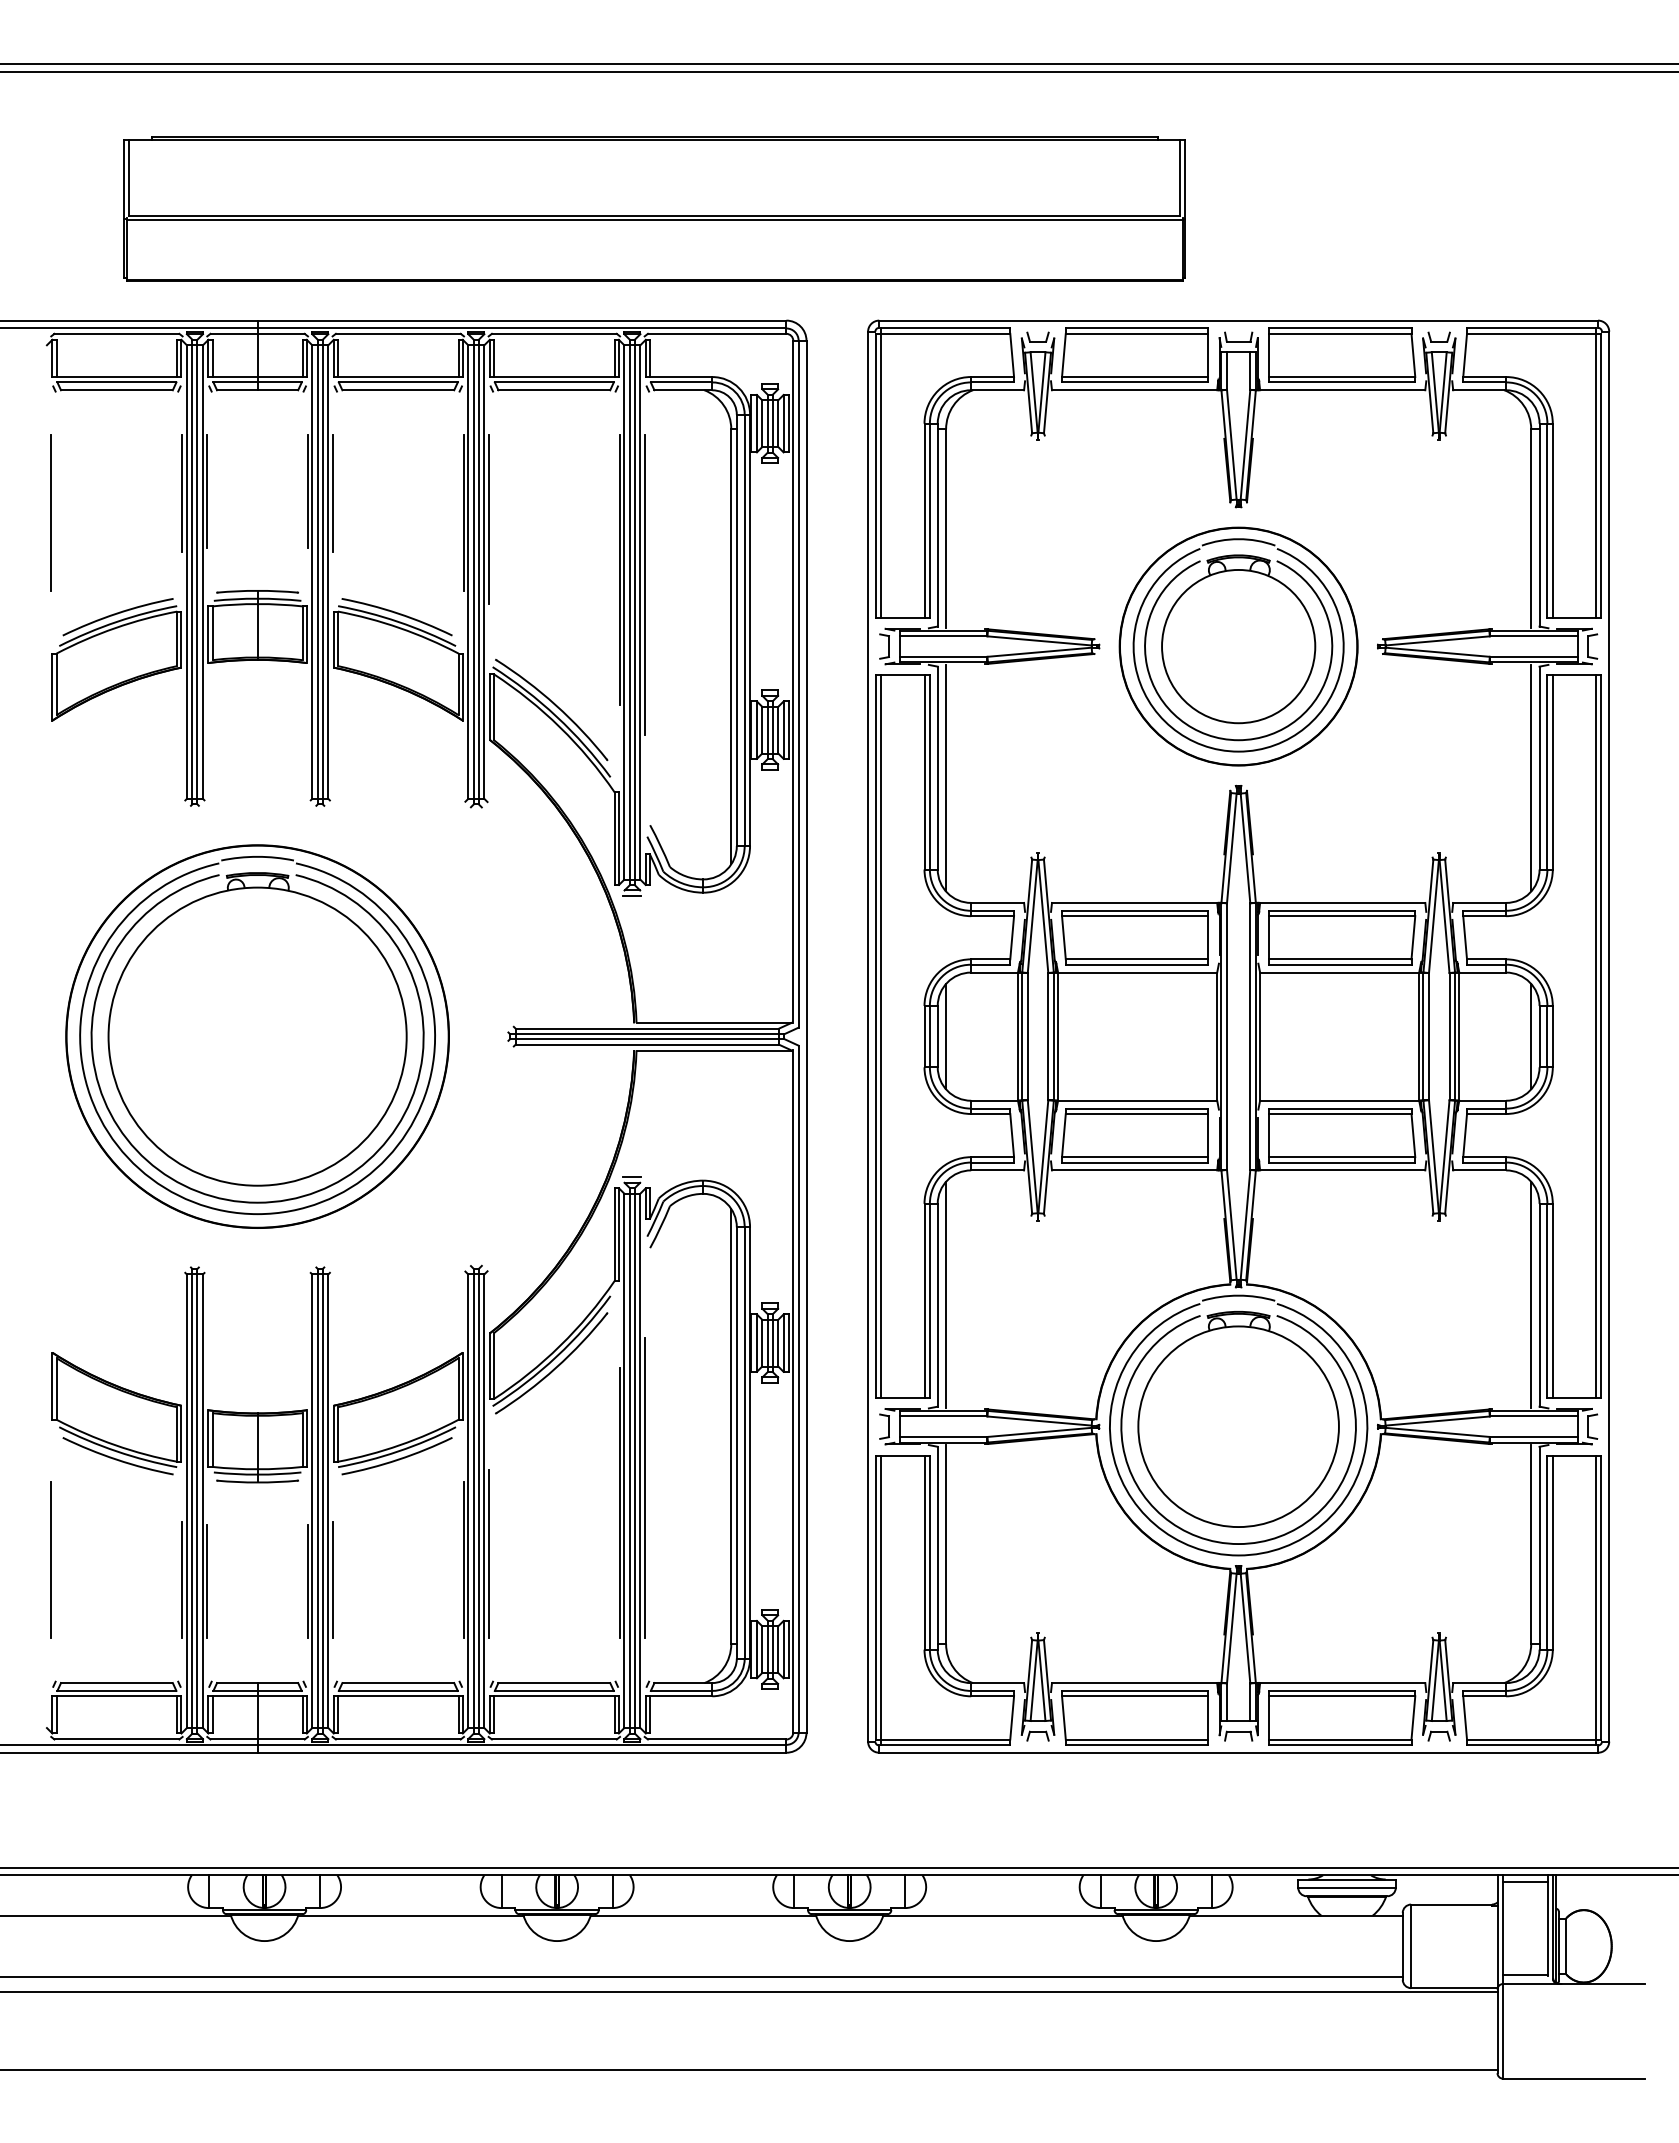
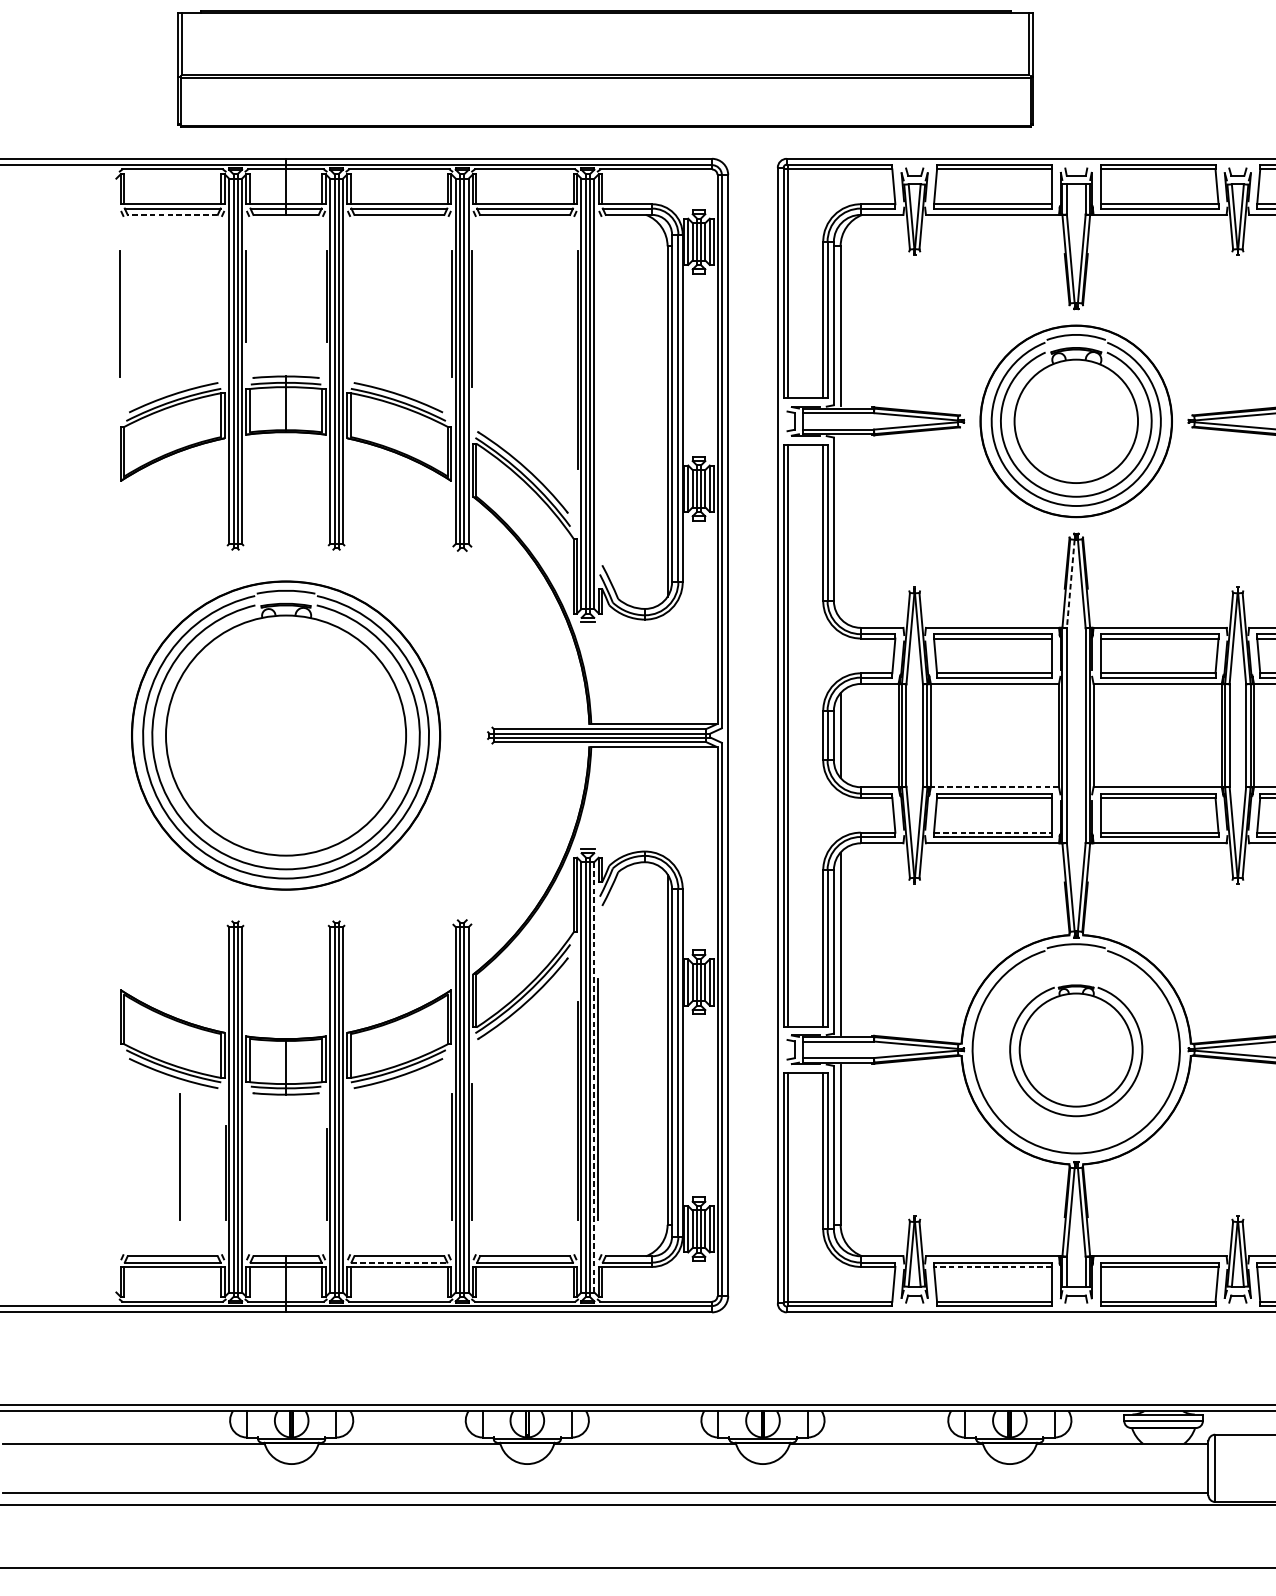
line: (116, 390) -> (172, 215), solid -> dashed
line: (182, 493) -> (225, 298), removed
line: (332, 493) -> (346, 298), removed
line: (644, 585) -> (597, 372), removed
line: (946, 778) -> (840, 527), removed
line: (1231, 848) -> (1070, 584), solid -> dashed
line: (1137, 1100) -> (994, 787), solid -> dashed
line: (1135, 1157) -> (993, 832), solid -> dashed
part: (1238, 1427) -> (1076, 1050), size x0.7
line: (640, 1461) -> (594, 1077), solid -> dashed
line: (50, 1559) -> (179, 1156), moved
line: (332, 1579) -> (346, 1172), removed
line: (207, 1581) -> (245, 1174), removed
line: (398, 1690) -> (399, 1262), solid -> dashed
line: (1134, 1696) -> (992, 1267), solid -> dashed

